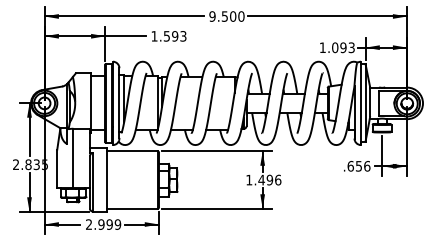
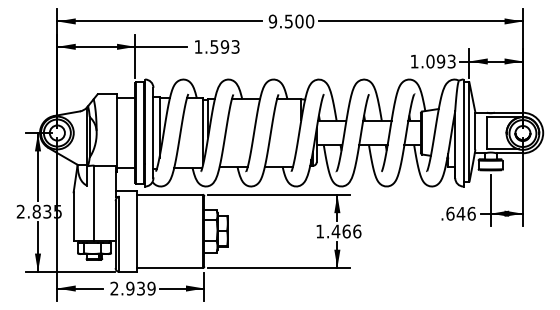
text: (358, 166) -> (460, 213), .656 -> .646
text: (269, 180) -> (346, 231), 1.496 -> 1.466
text: (109, 224) -> (140, 288), 2.999 -> 2.939

